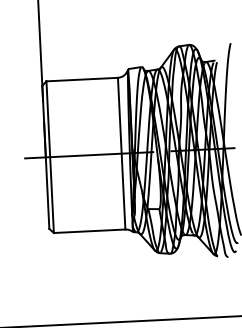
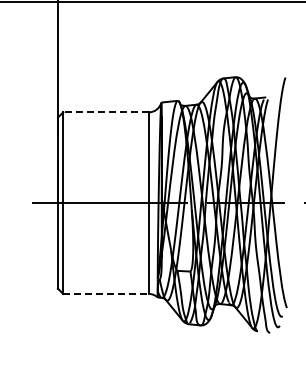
line: (81, 79) -> (105, 112), solid -> dashed
line: (89, 230) -> (105, 293), solid -> dashed

